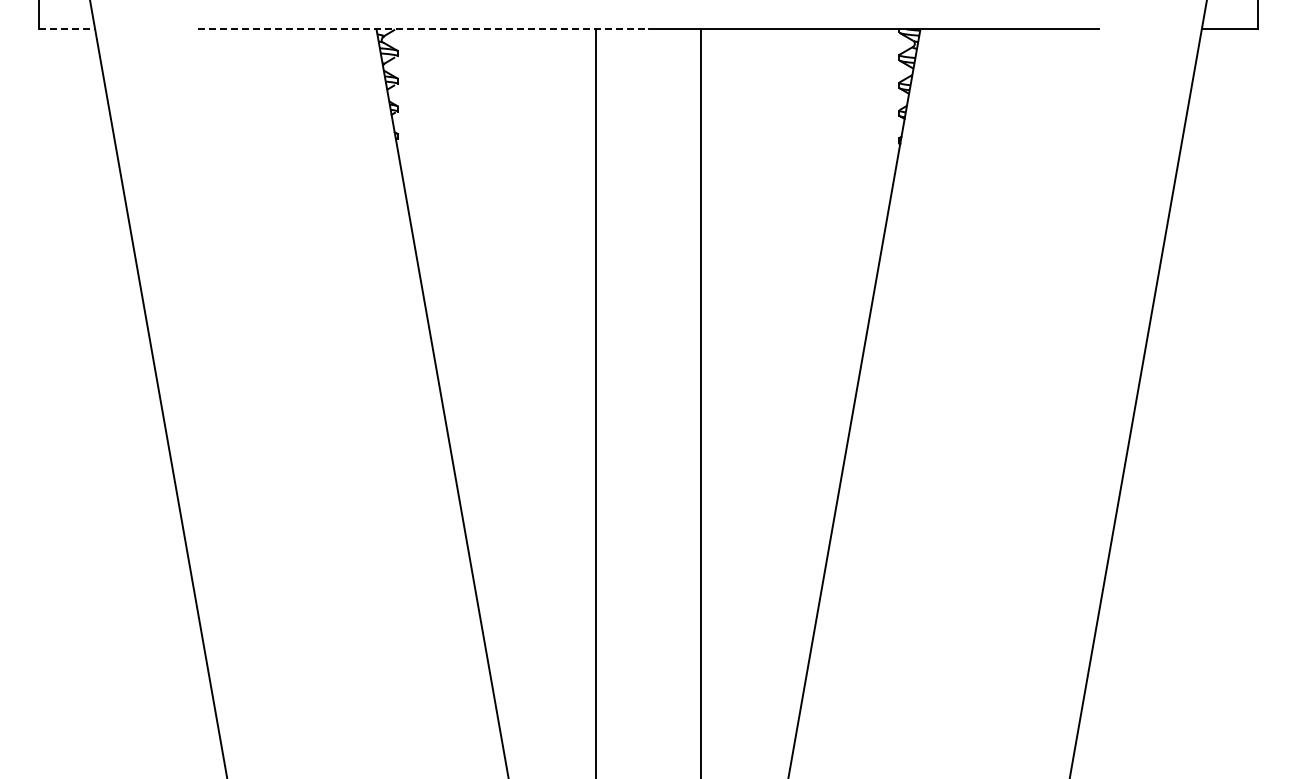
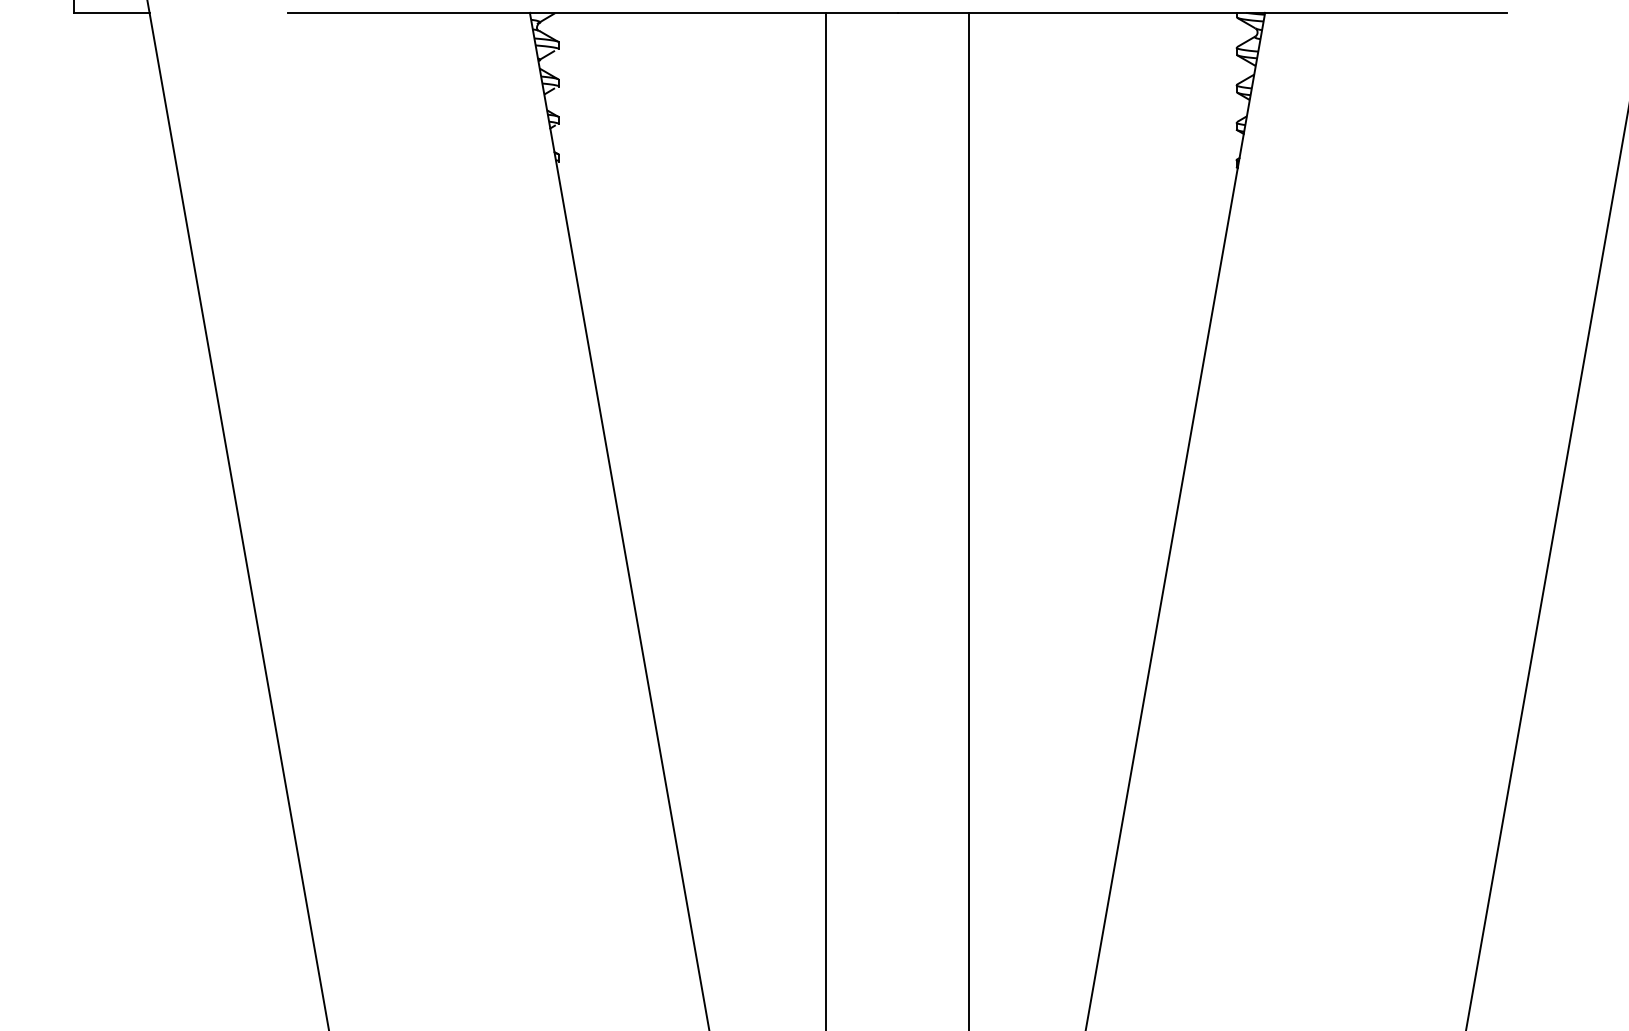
line: (67, 29) -> (112, 13), dashed -> solid
line: (423, 29) -> (593, 13), dashed -> solid

